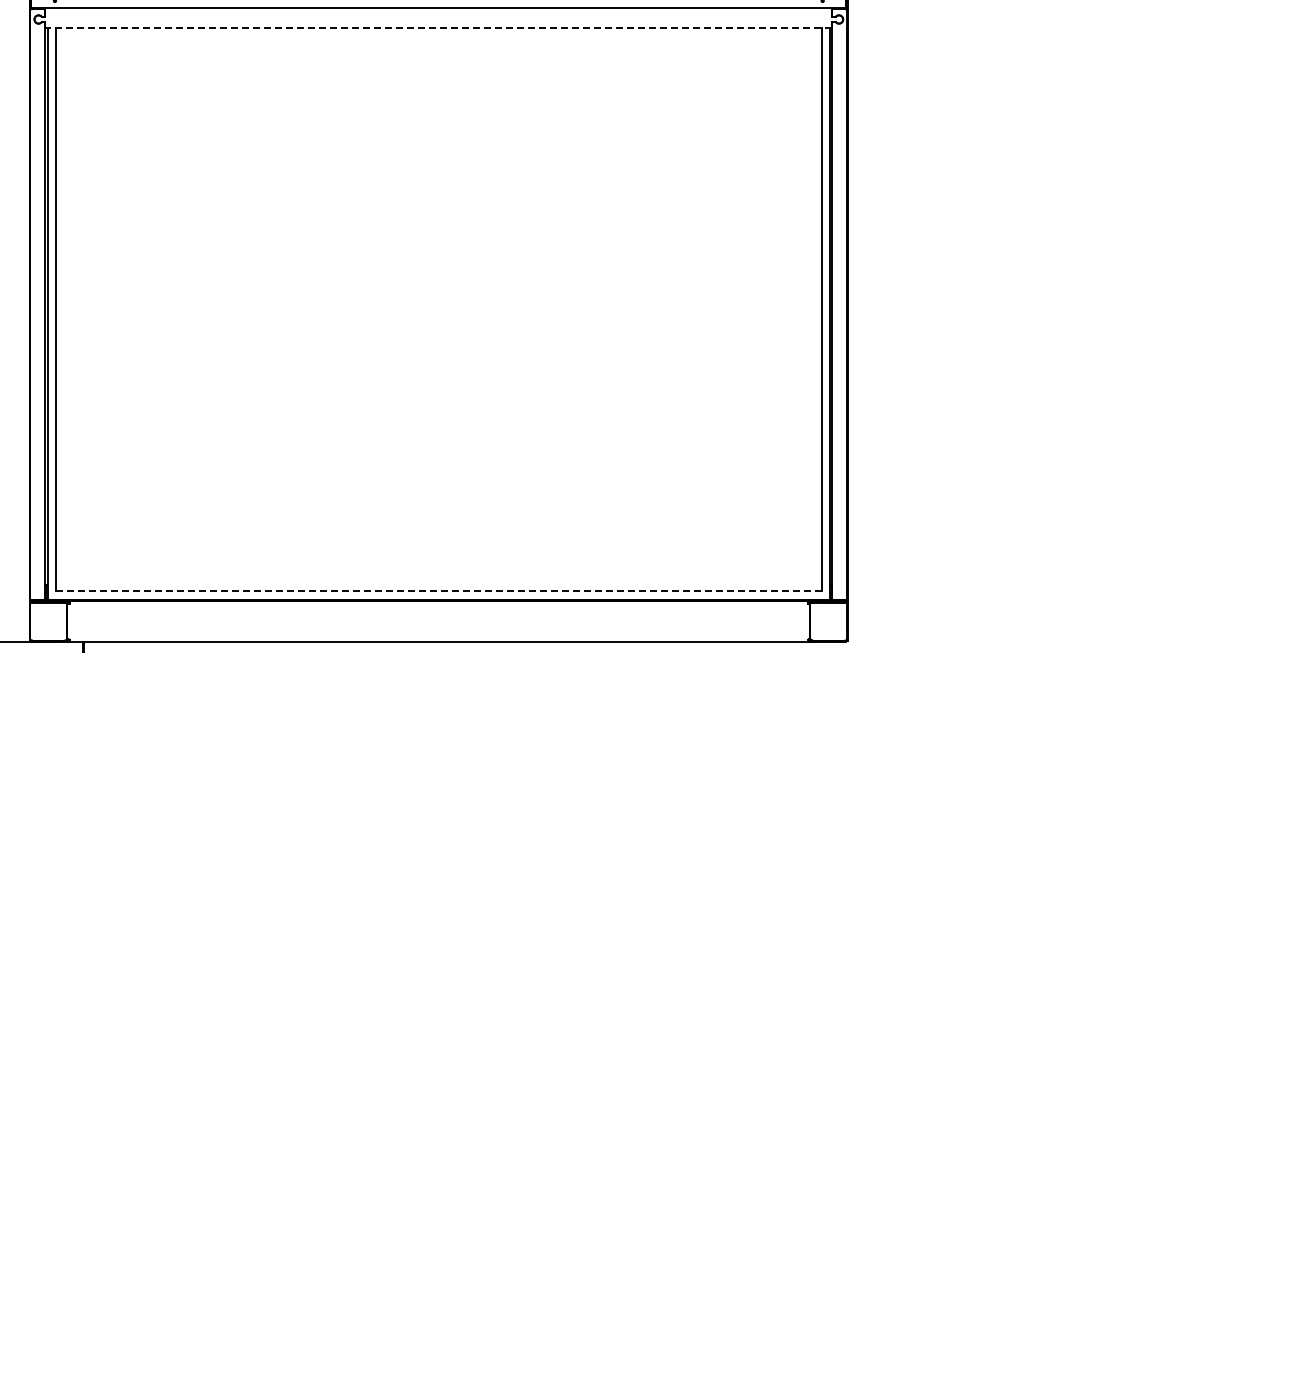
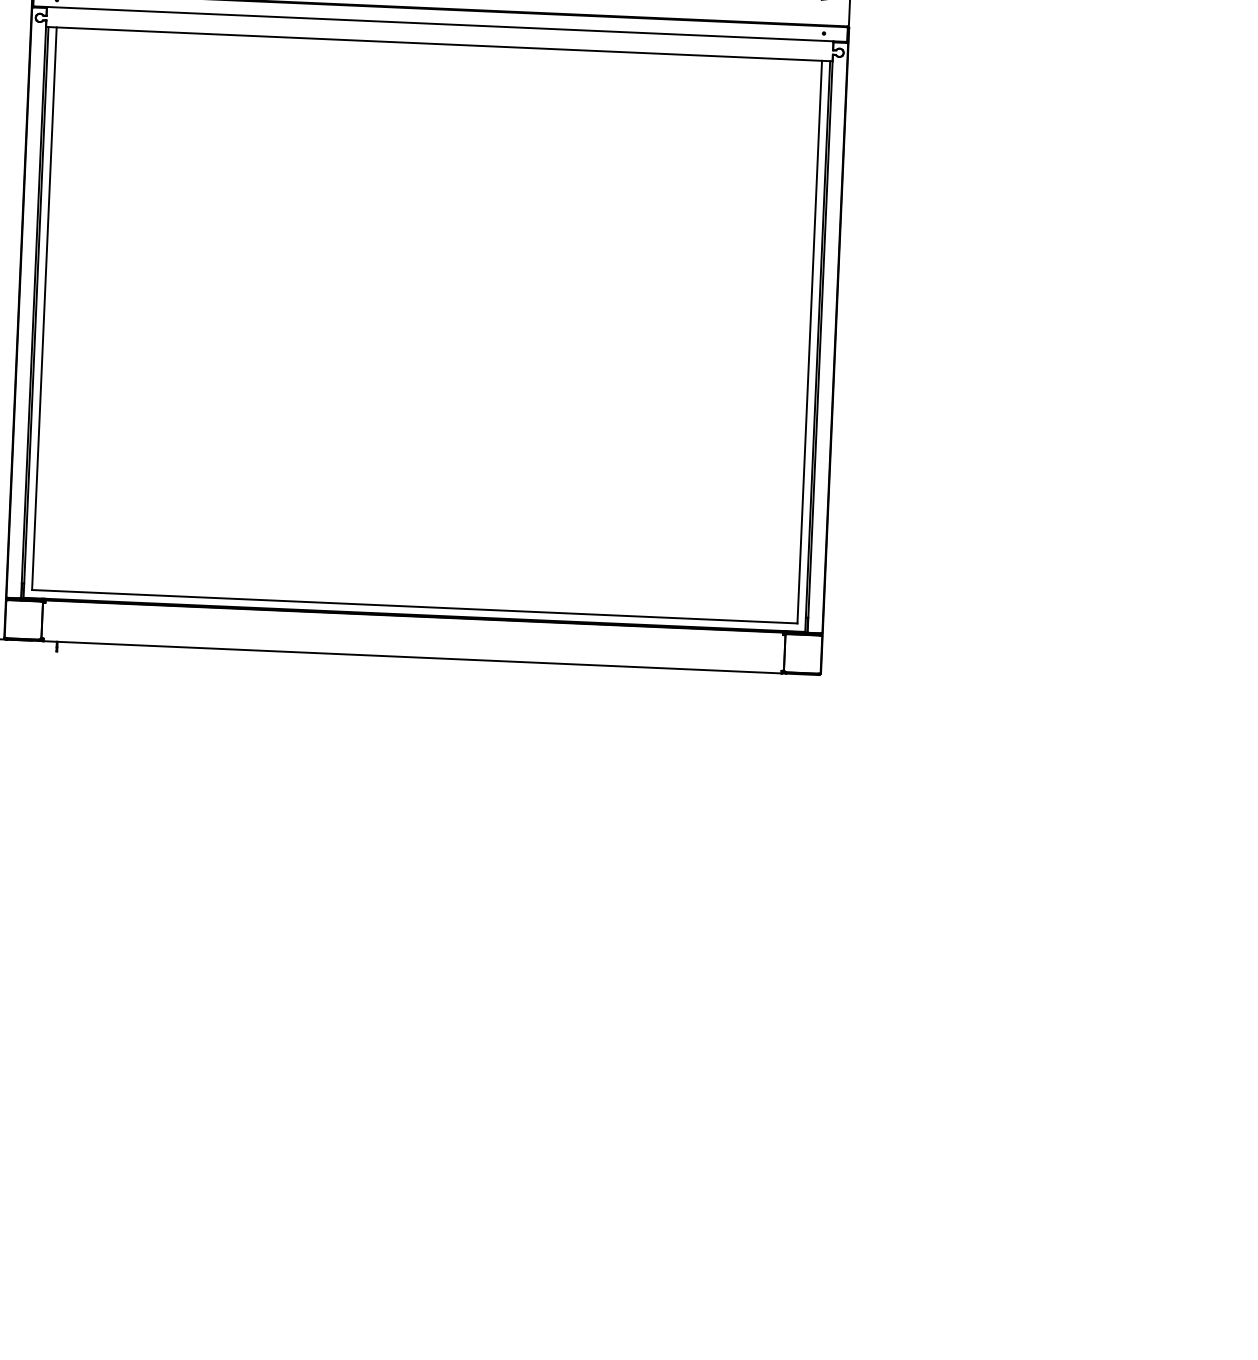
line: (438, 28) -> (439, 44), dashed -> solid
line: (438, 591) -> (414, 606), dashed -> solid

